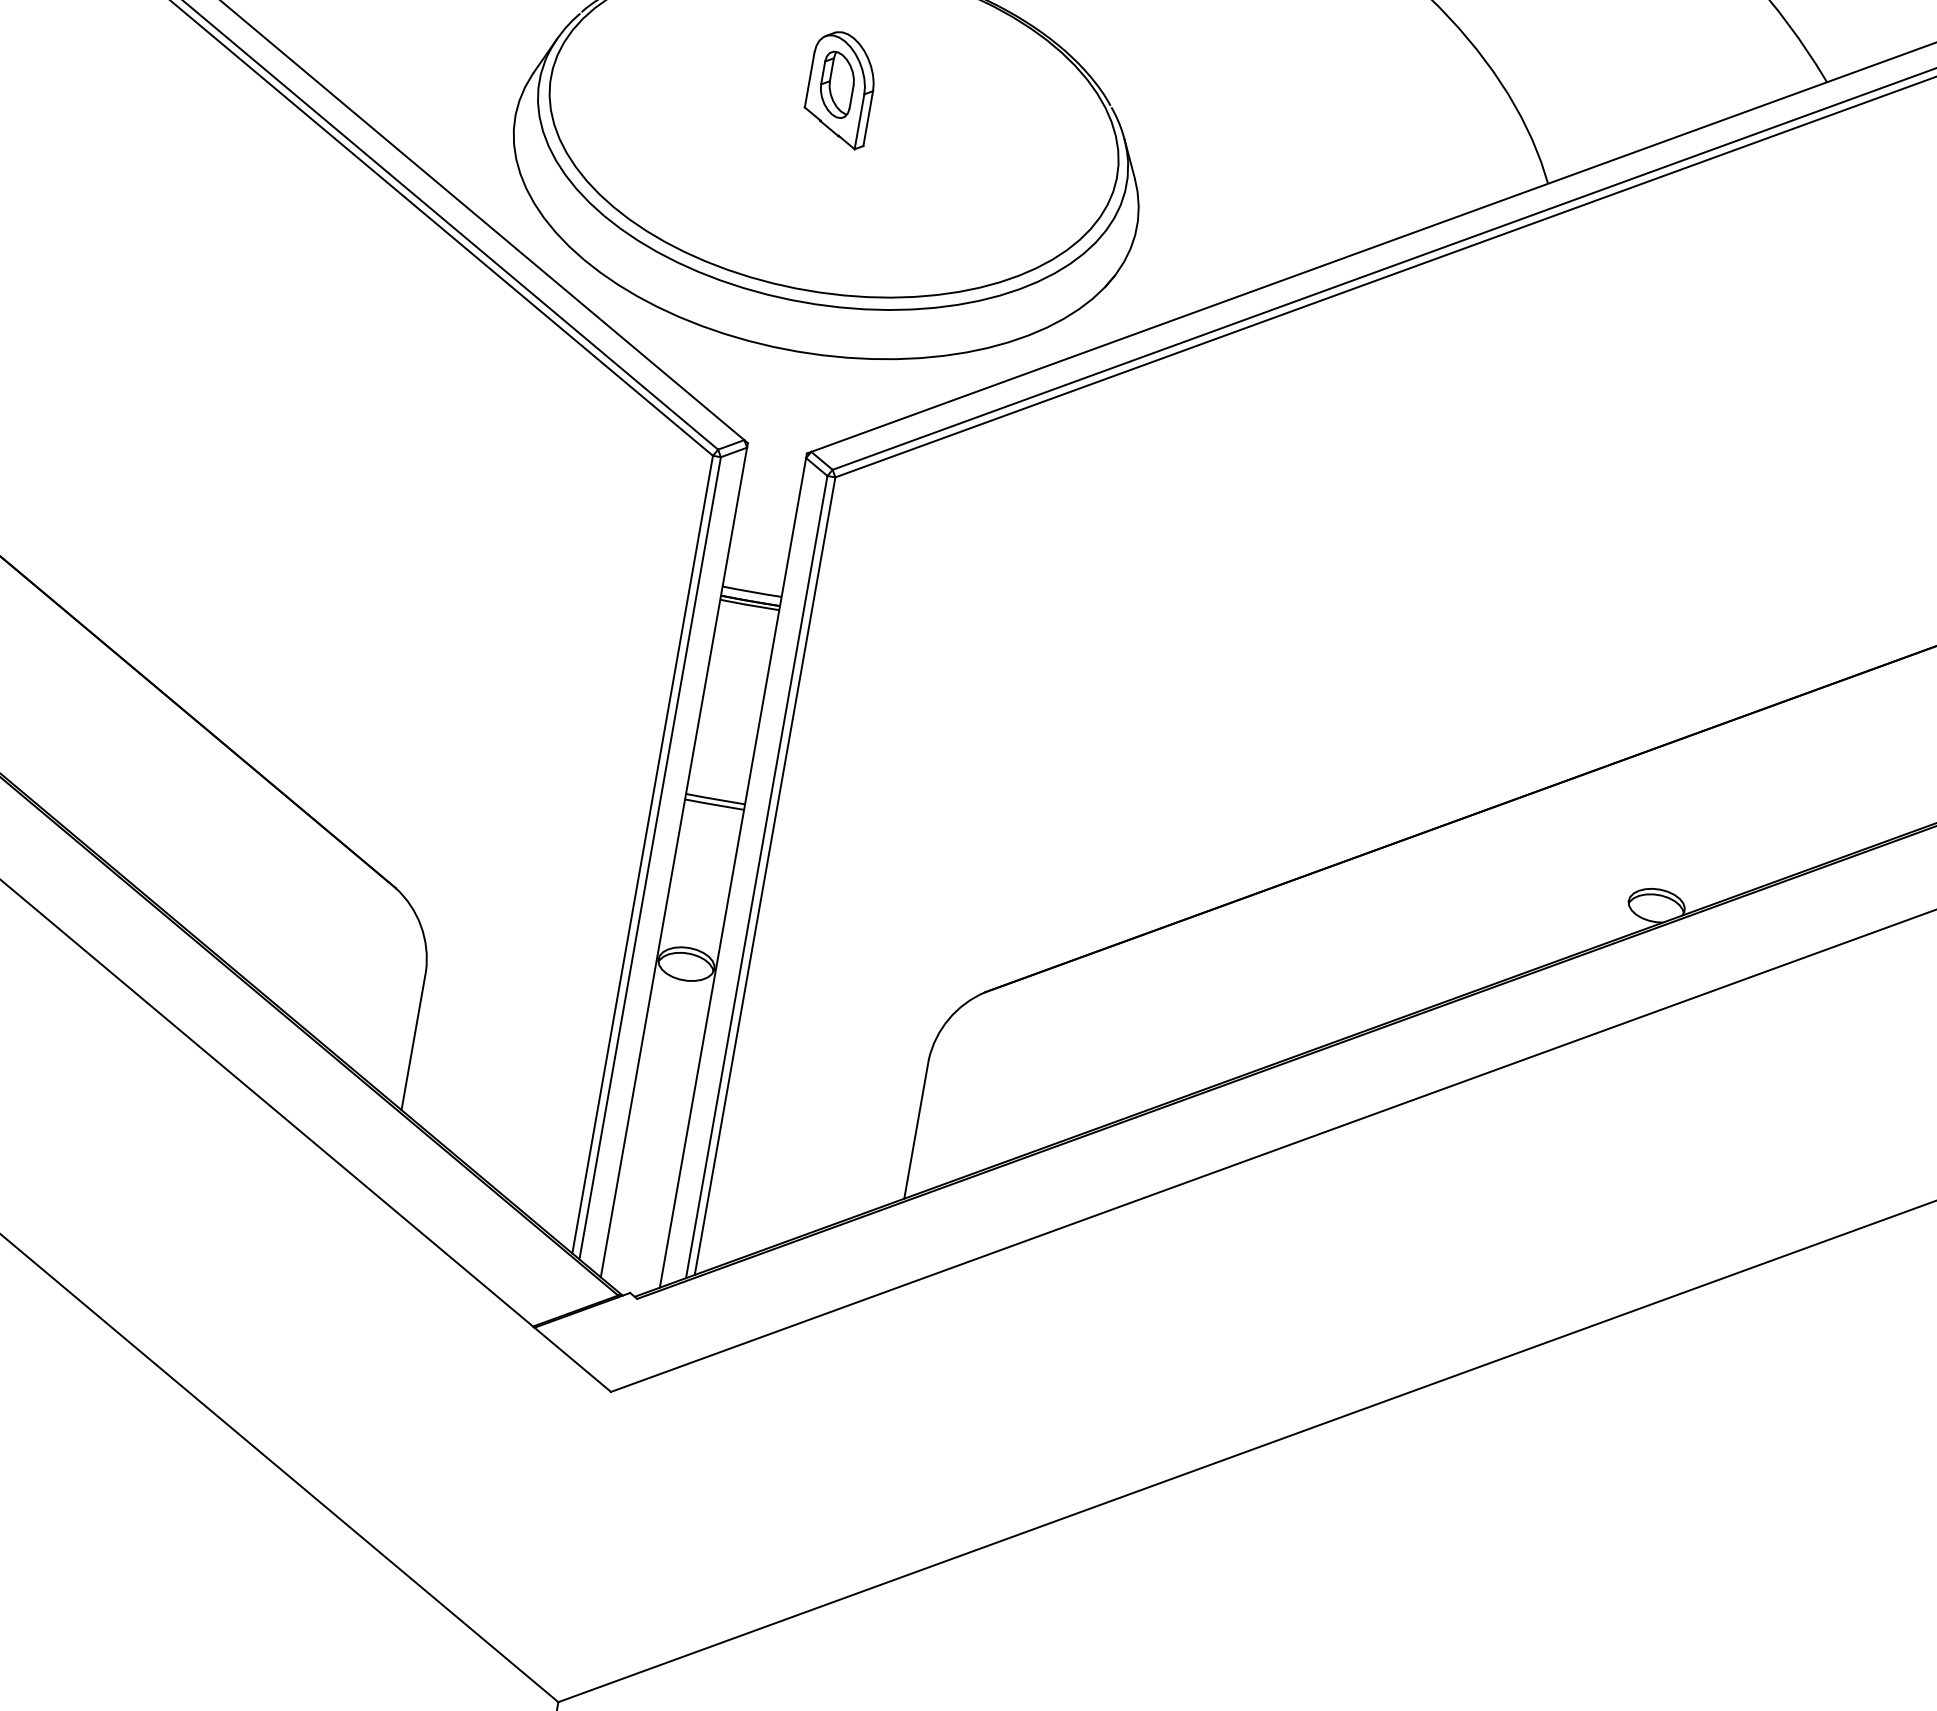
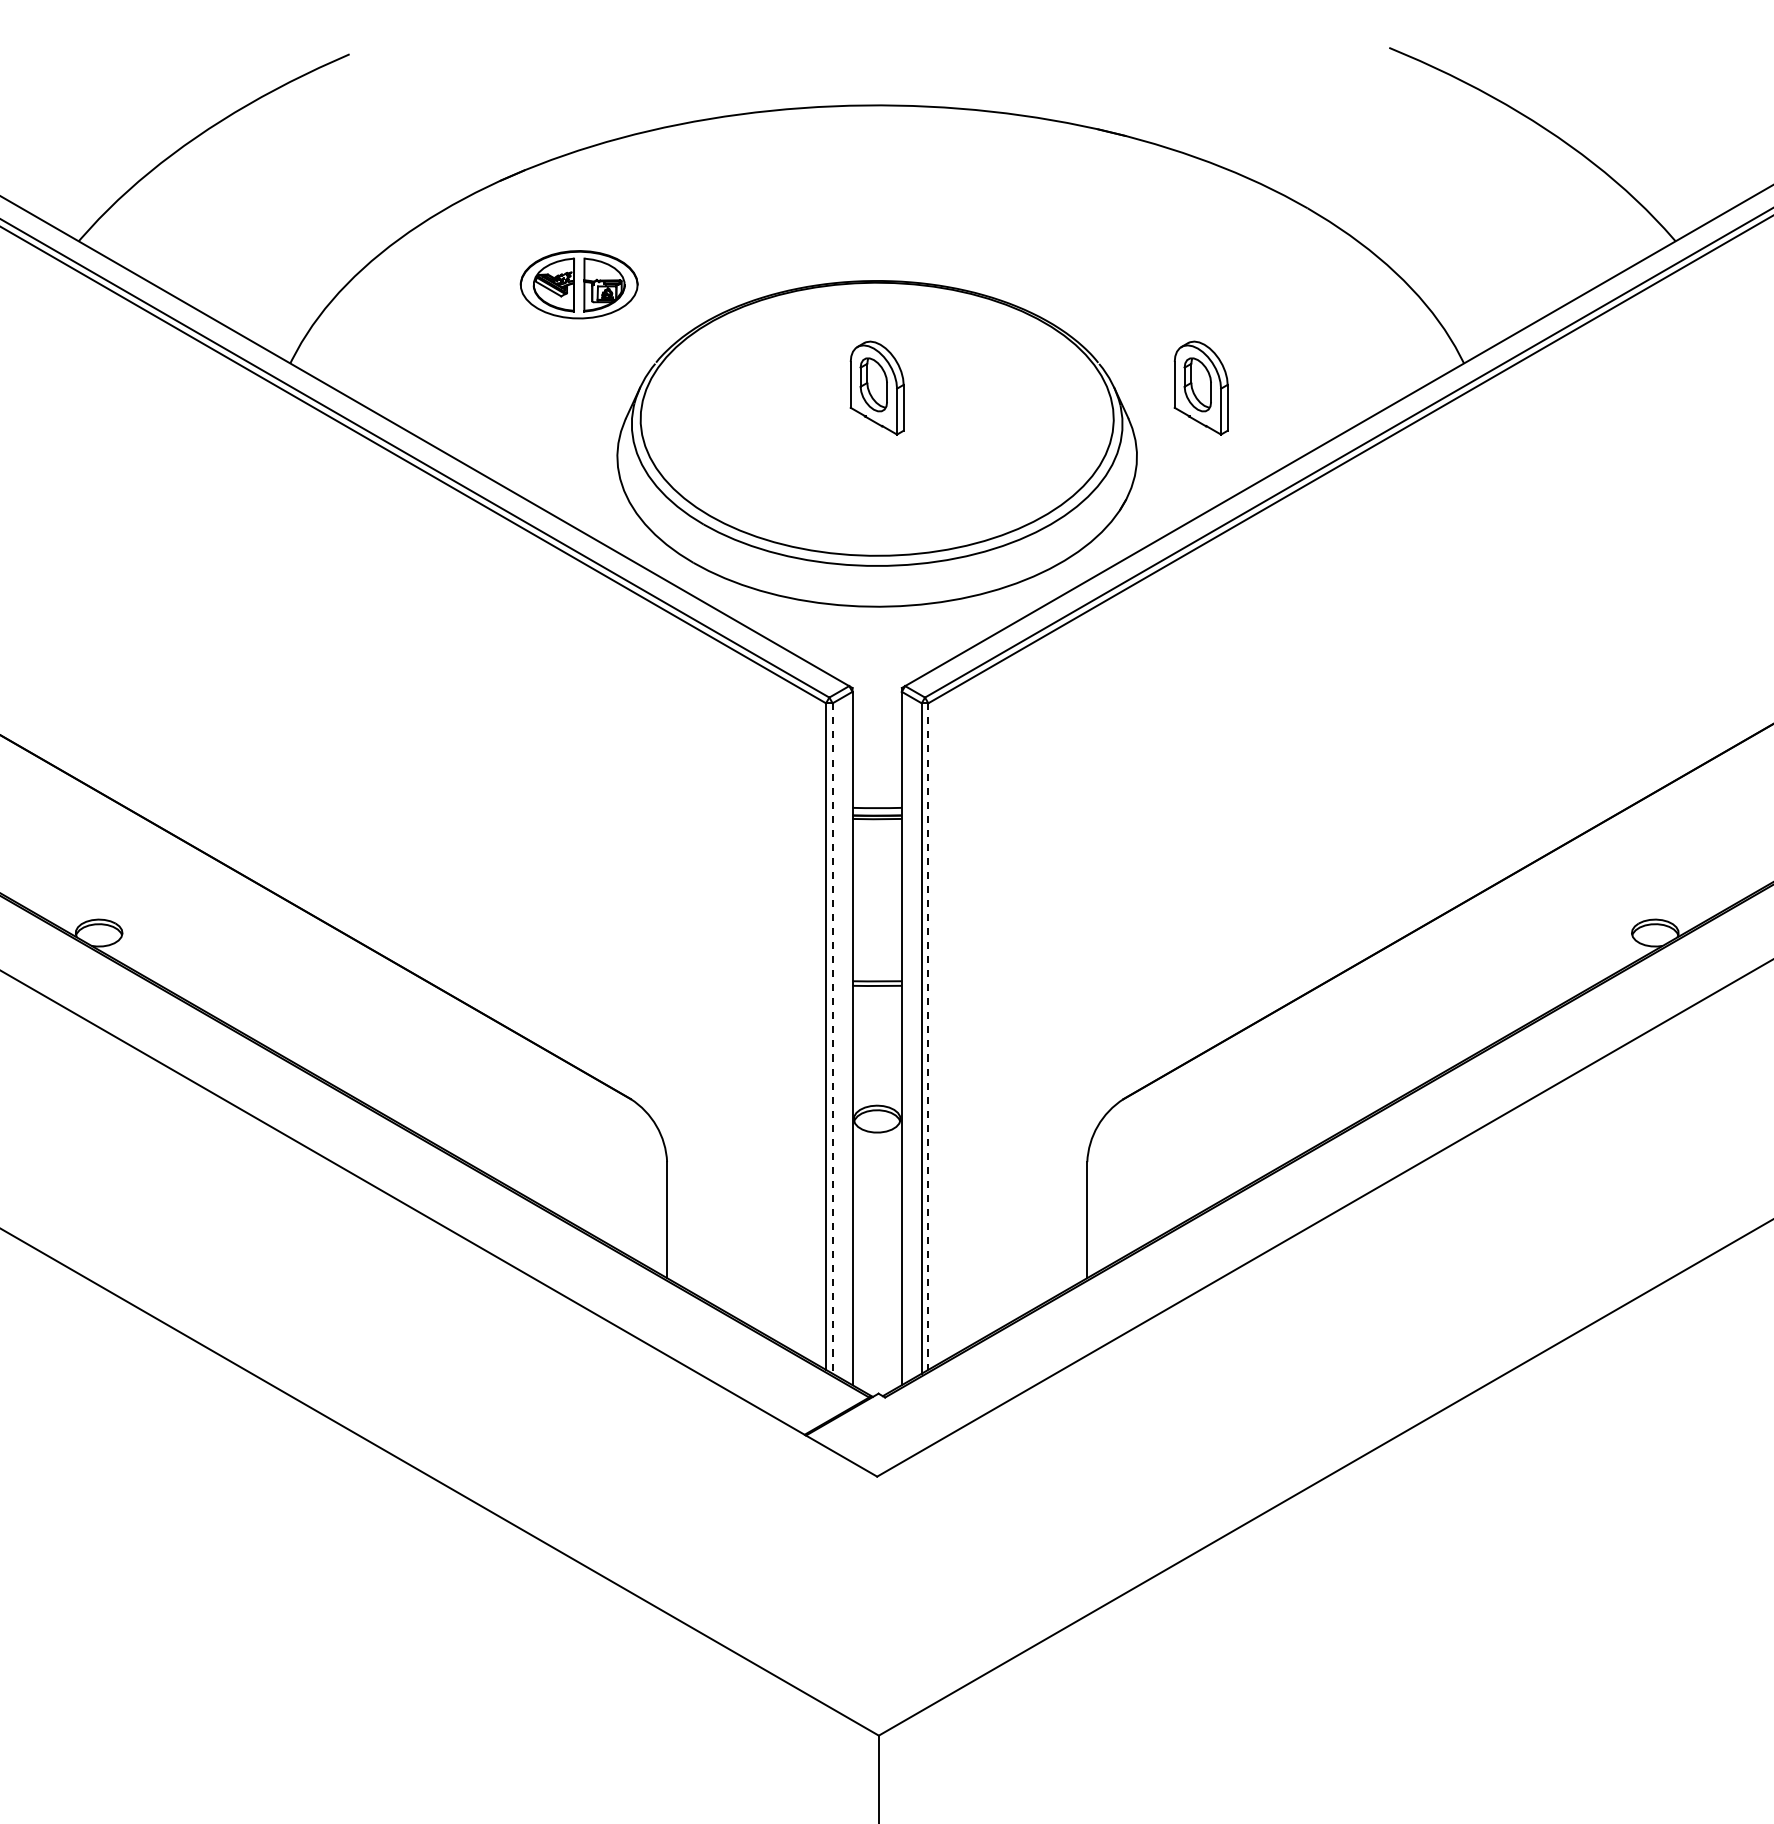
part: (1227, 156) -> (1200, 387), added
line: (649, 859) -> (832, 1039), solid -> dashed
line: (765, 877) -> (928, 1037), solid -> dashed

